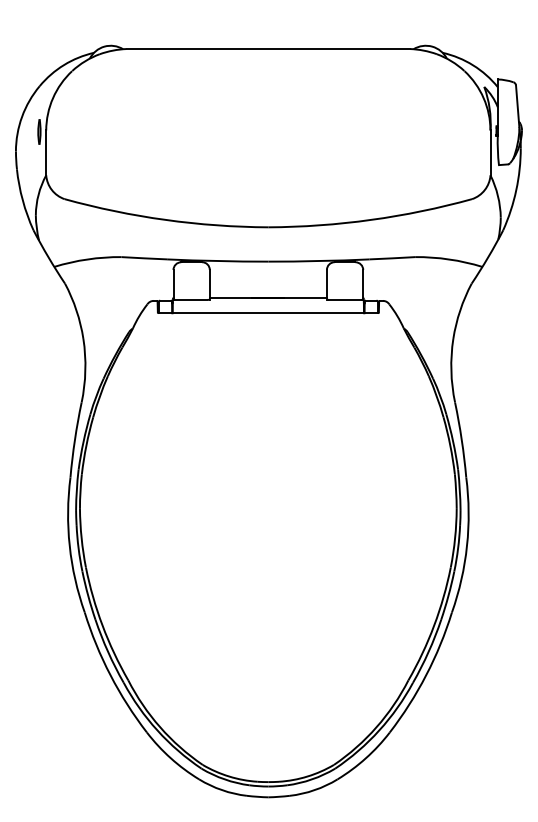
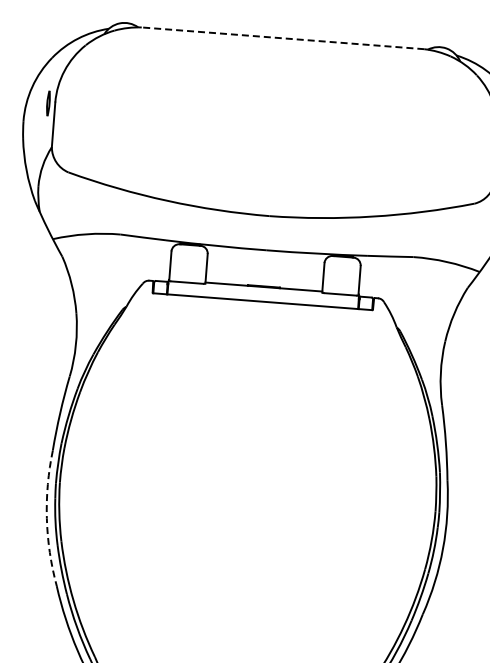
line: (268, 49) -> (283, 38), solid -> dashed
arc: (69, 545) -> (46, 518), solid -> dashed

